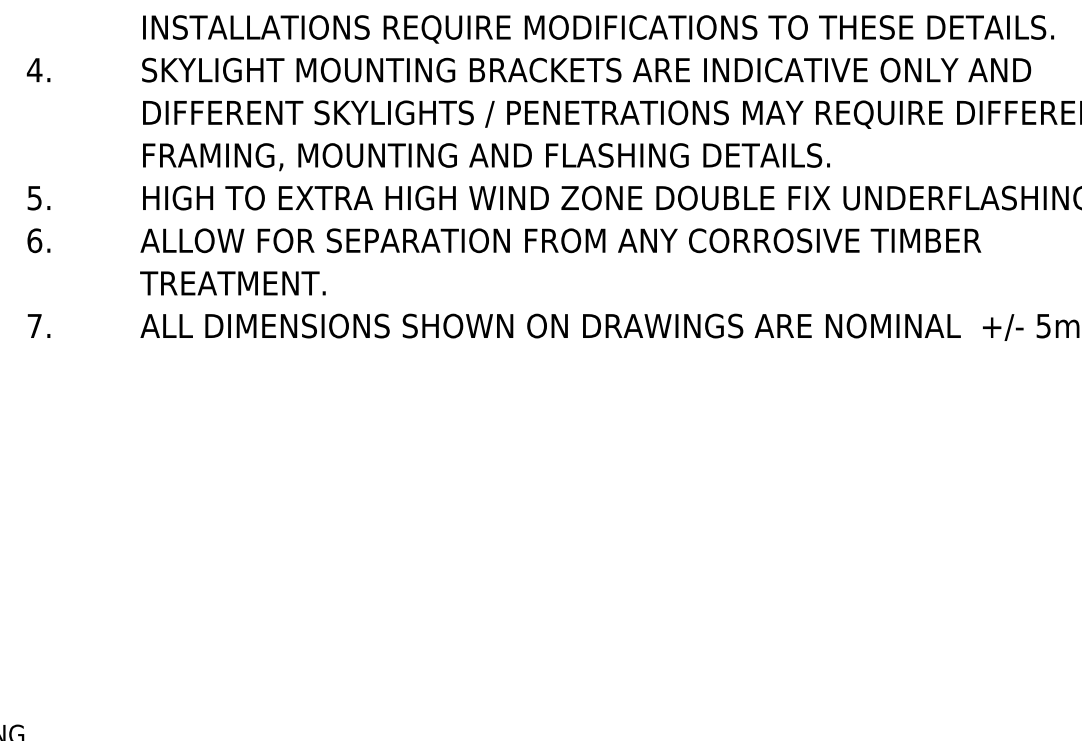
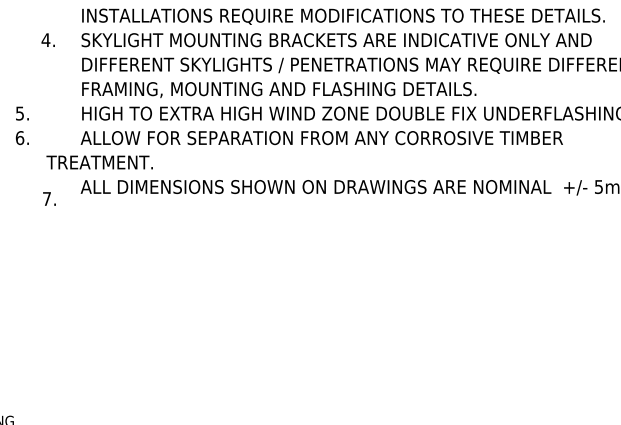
text: (37, 68) -> (47, 39), moved
text: (232, 283) -> (99, 162), moved
text: (39, 325) -> (49, 198), moved

